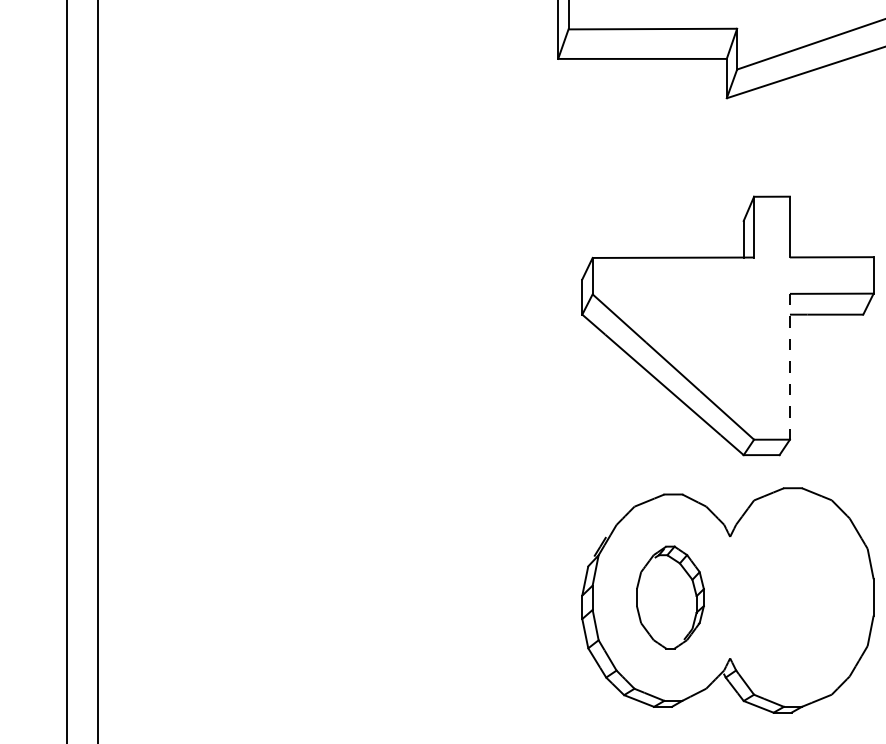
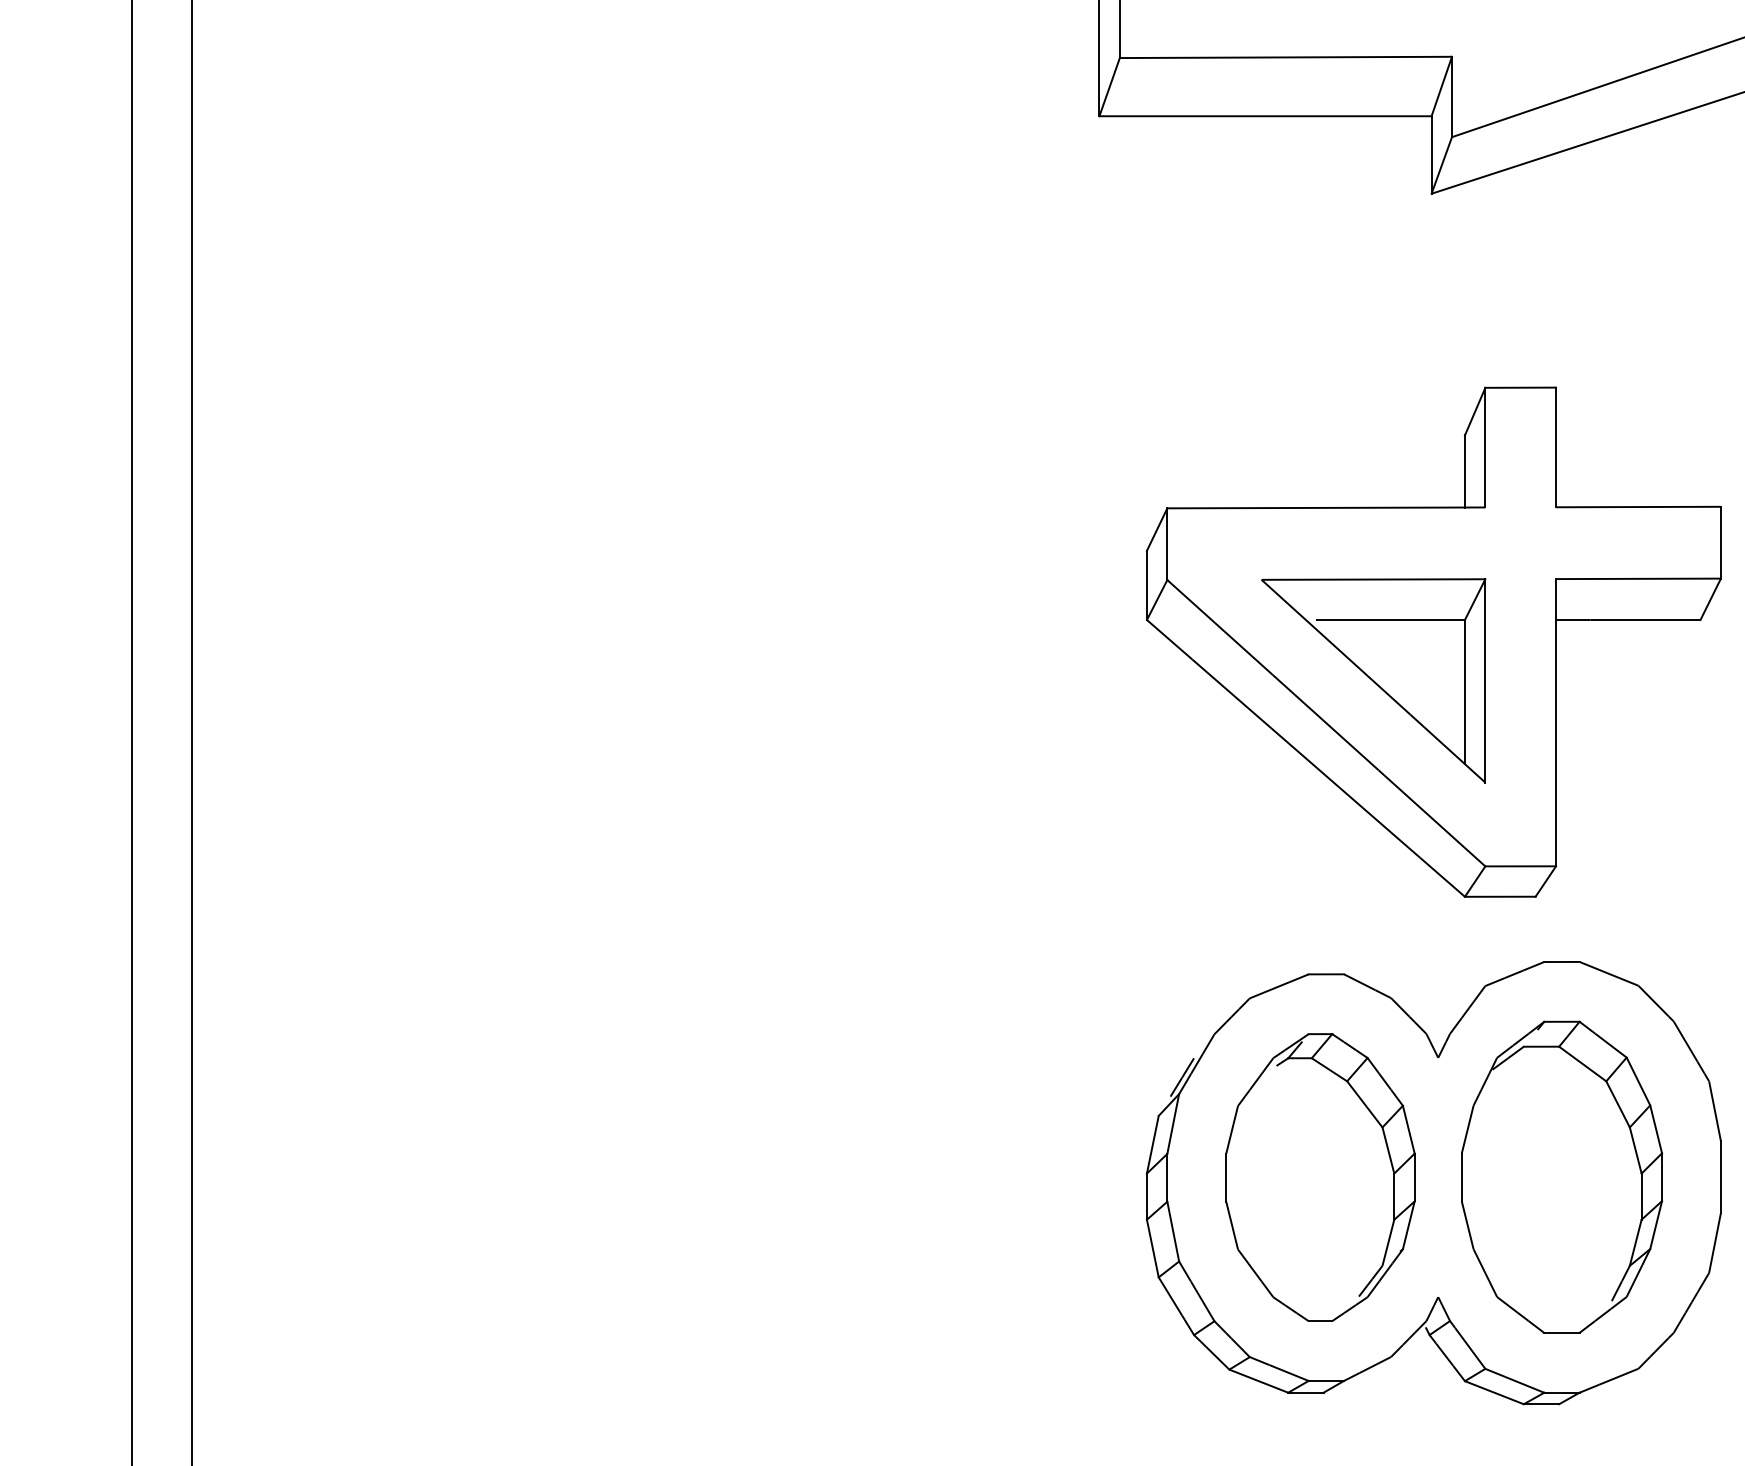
part: (697, 345) -> (1373, 680), added
line: (789, 366) -> (1555, 722), dashed -> solid
part: (670, 597) -> (1320, 1177), size x1.43
part: (792, 597) -> (1561, 1177), added

